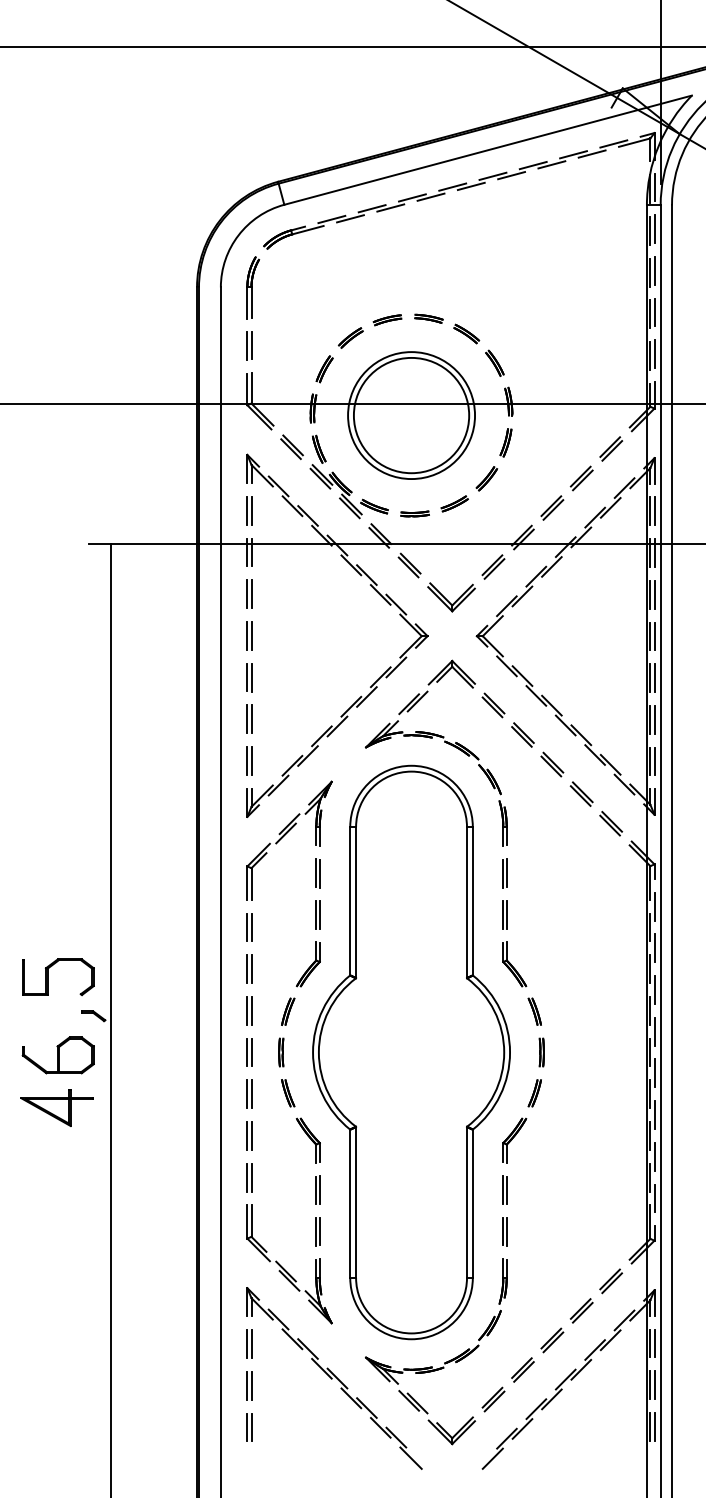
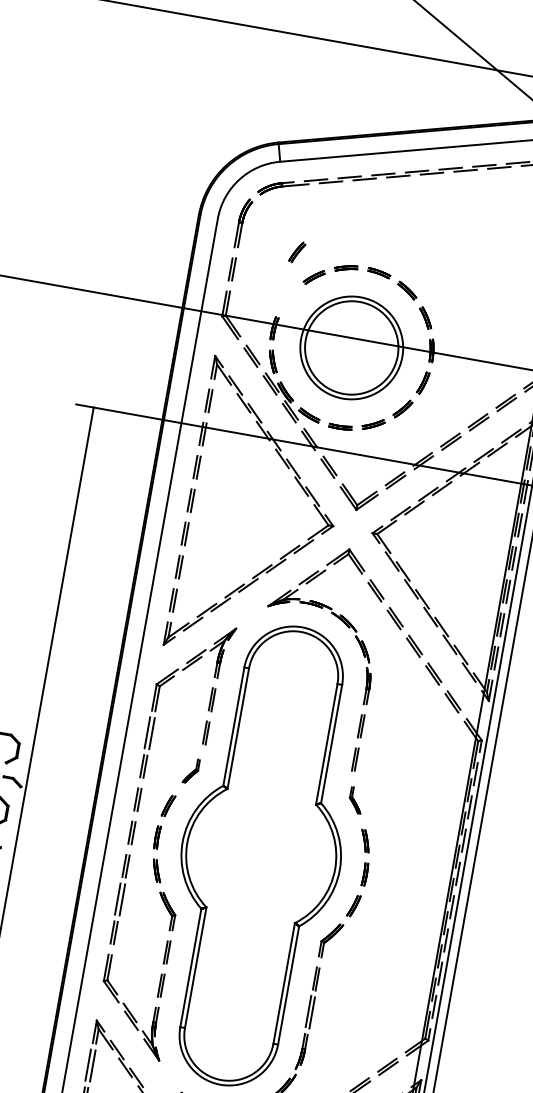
part: (324, 369) -> (297, 252), moved
part: (249, 927) -> (149, 733), size x1.4
part: (307, 964) -> (190, 771), size x0.7
part: (514, 964) -> (355, 800), size x0.7
part: (249, 1135) -> (120, 899), size x1.4
part: (504, 1231) -> (309, 1011), size x1.4
part: (249, 1343) -> (90, 1065), size x1.4

